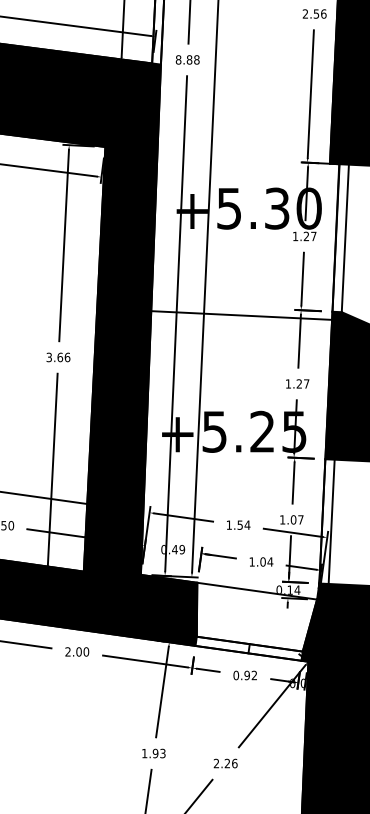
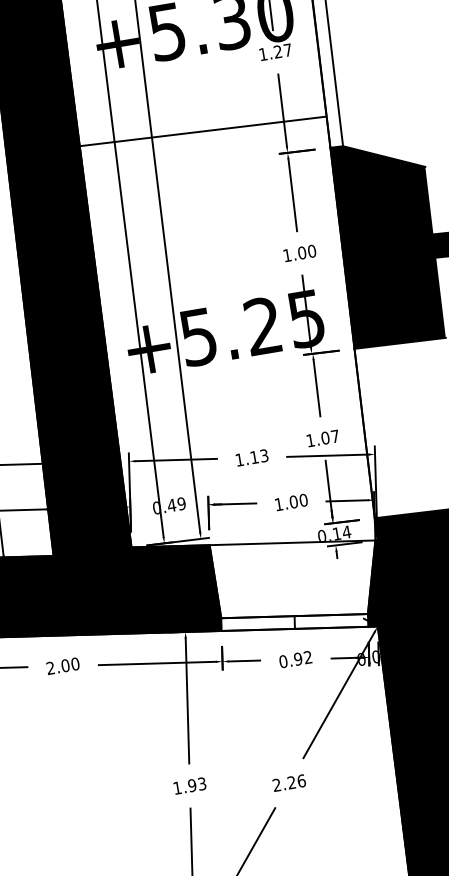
line: (241, 315) -> (202, 131), moved
text: (302, 383) -> (306, 251), 1.27 -> 1.00
line: (331, 521) -> (377, 431), removed
text: (243, 524) -> (258, 455), 1.54 -> 1.13
text: (270, 561) -> (303, 499), 1.04 -> 1.00

